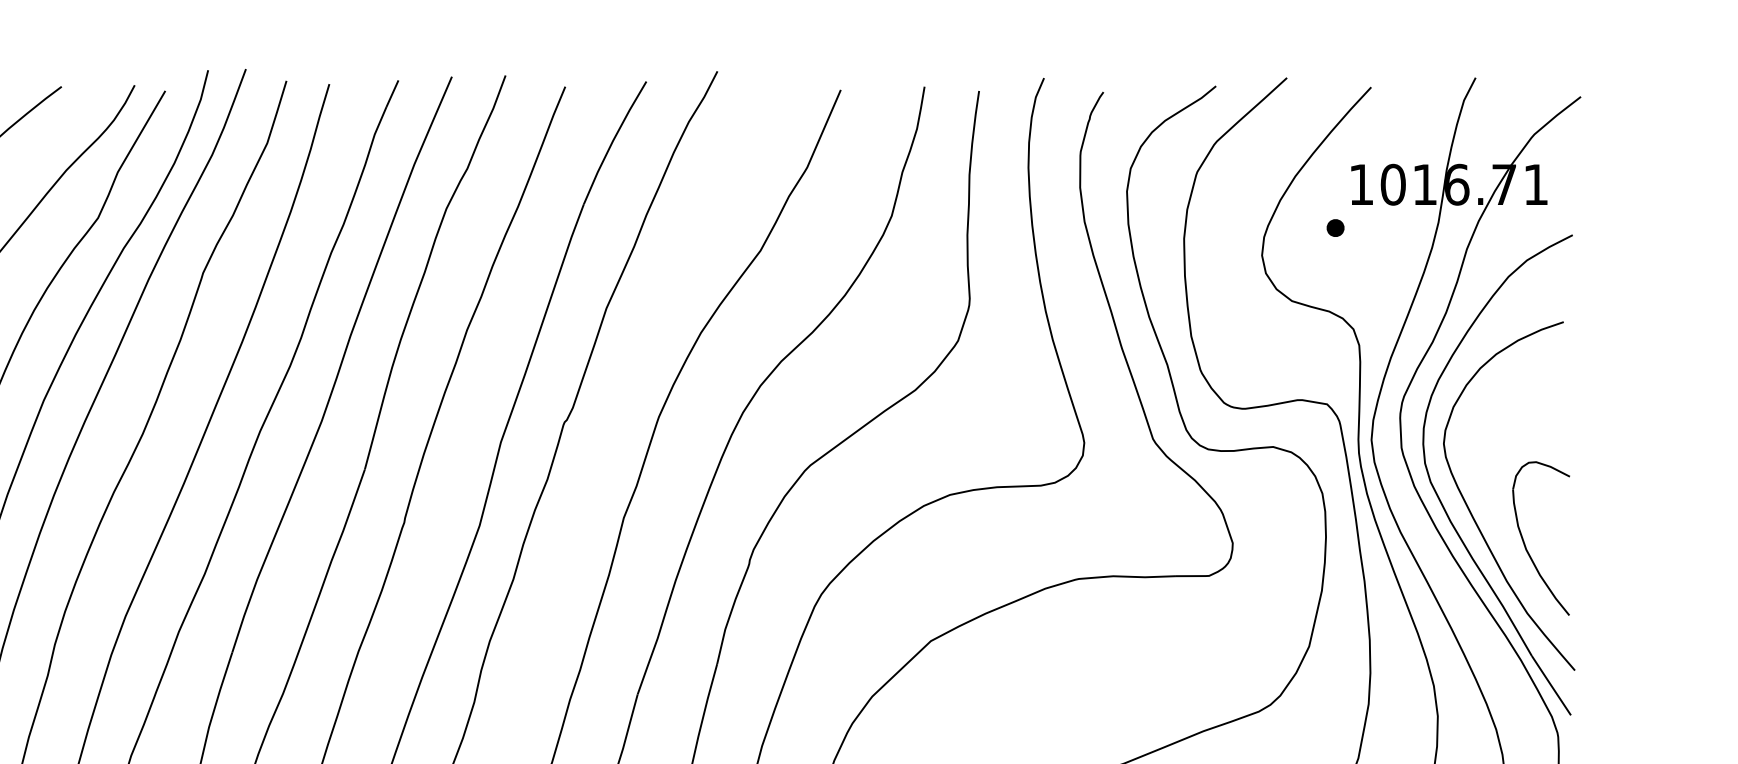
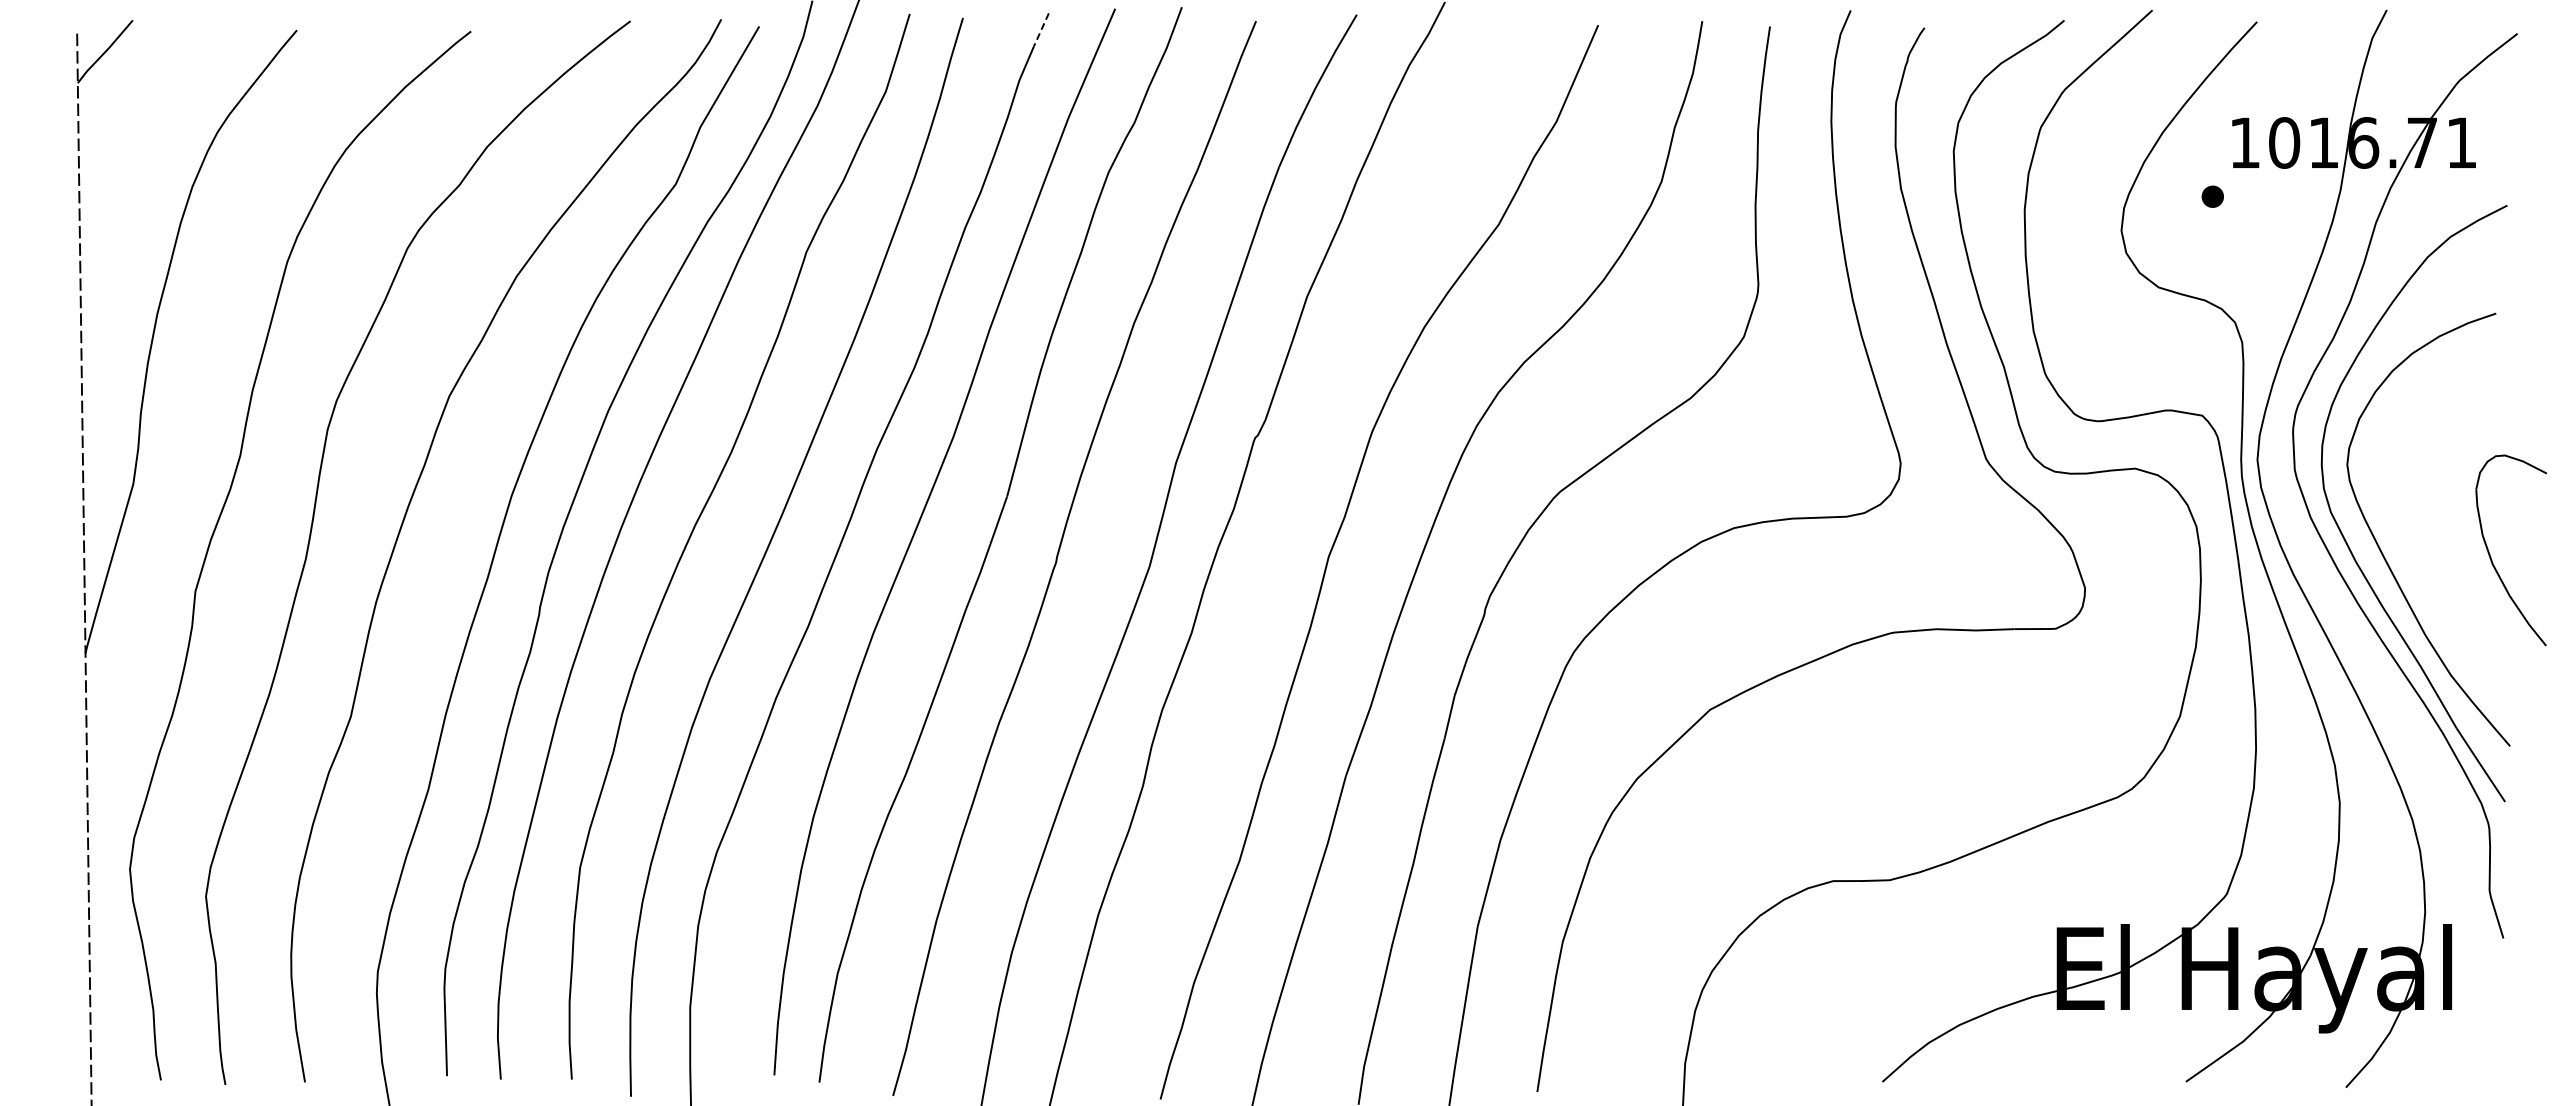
line: (392, 94) -> (1041, 30), solid -> dashed
part: (1525, 544) -> (2491, 557), moved

